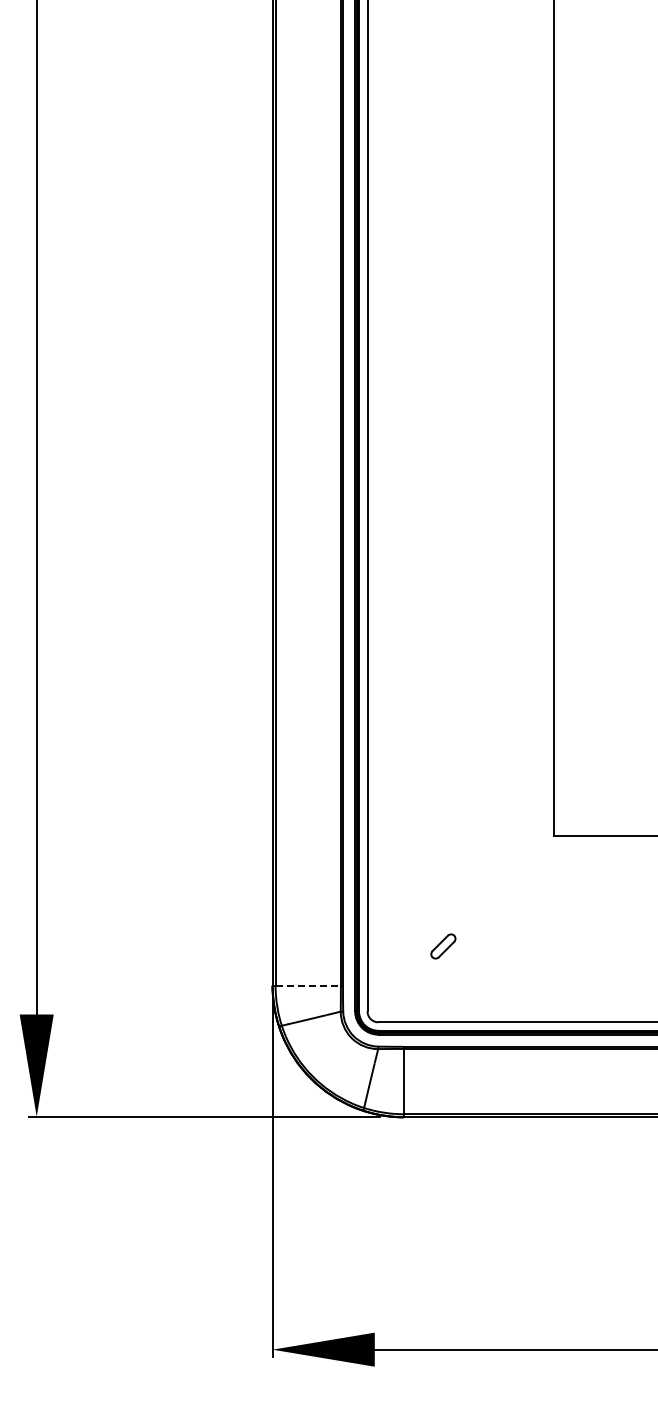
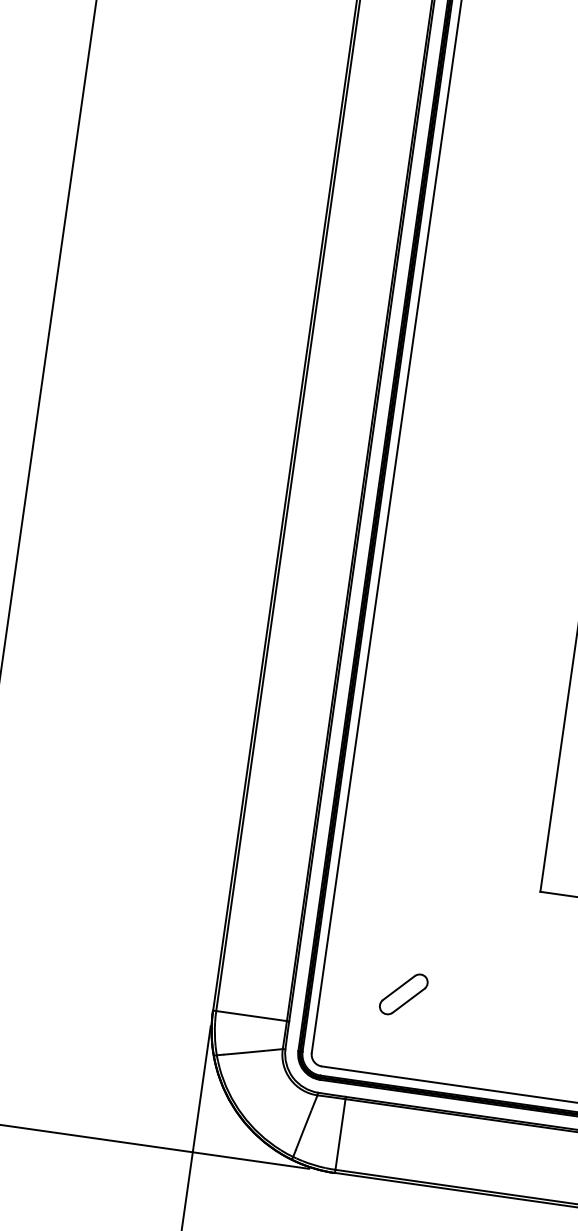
part: (443, 946) -> (403, 994), size x1.67
line: (309, 985) -> (252, 1015), dashed -> solid

